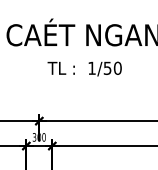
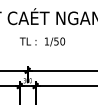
text: (84, 68) -> (42, 41), moved

